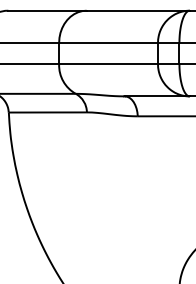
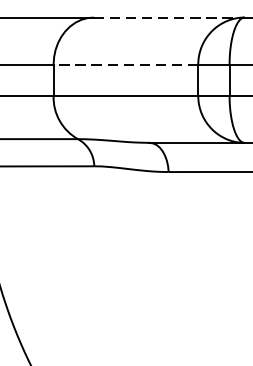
line: (138, 10) -> (169, 17), solid -> dashed
line: (108, 42) -> (125, 64), solid -> dashed

